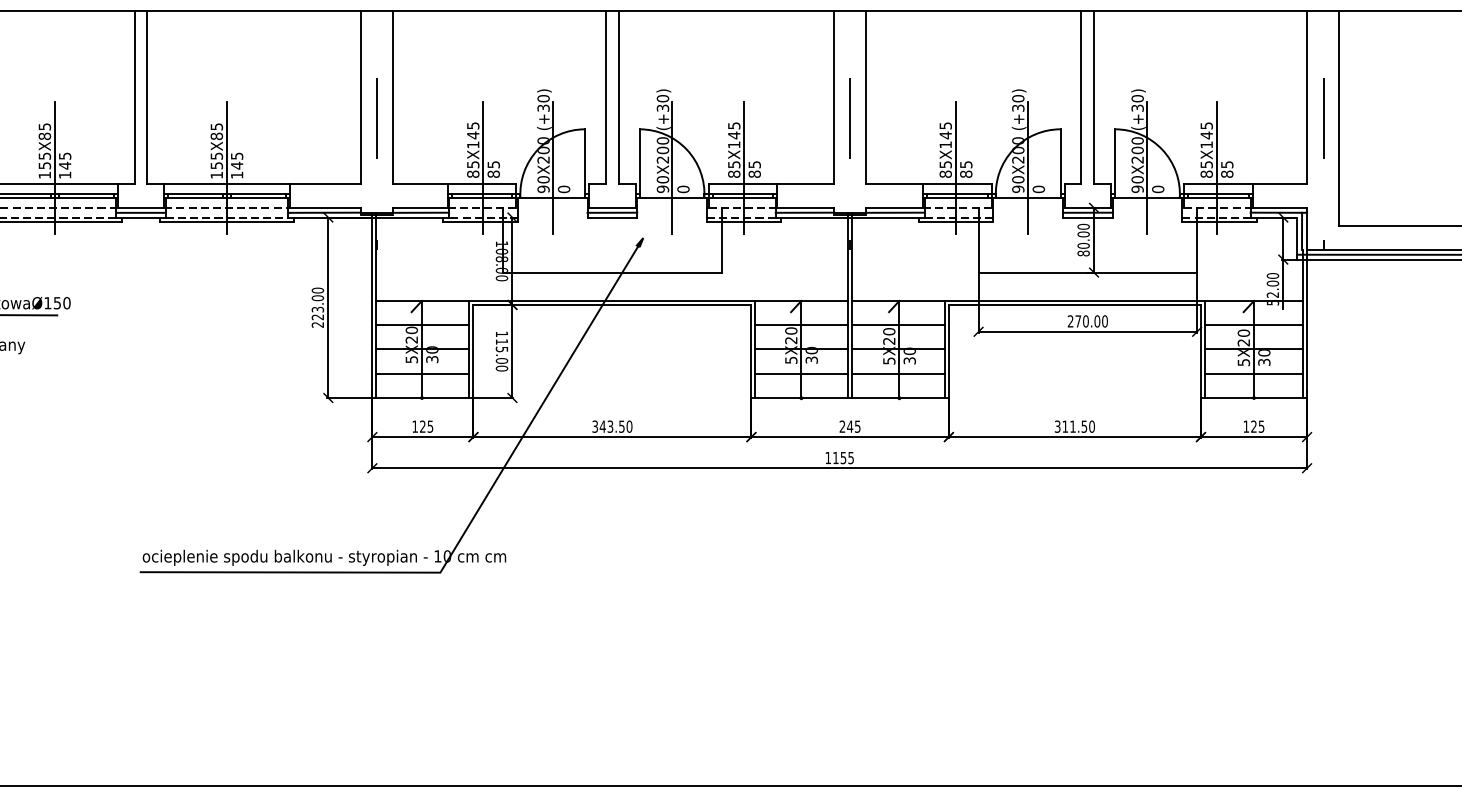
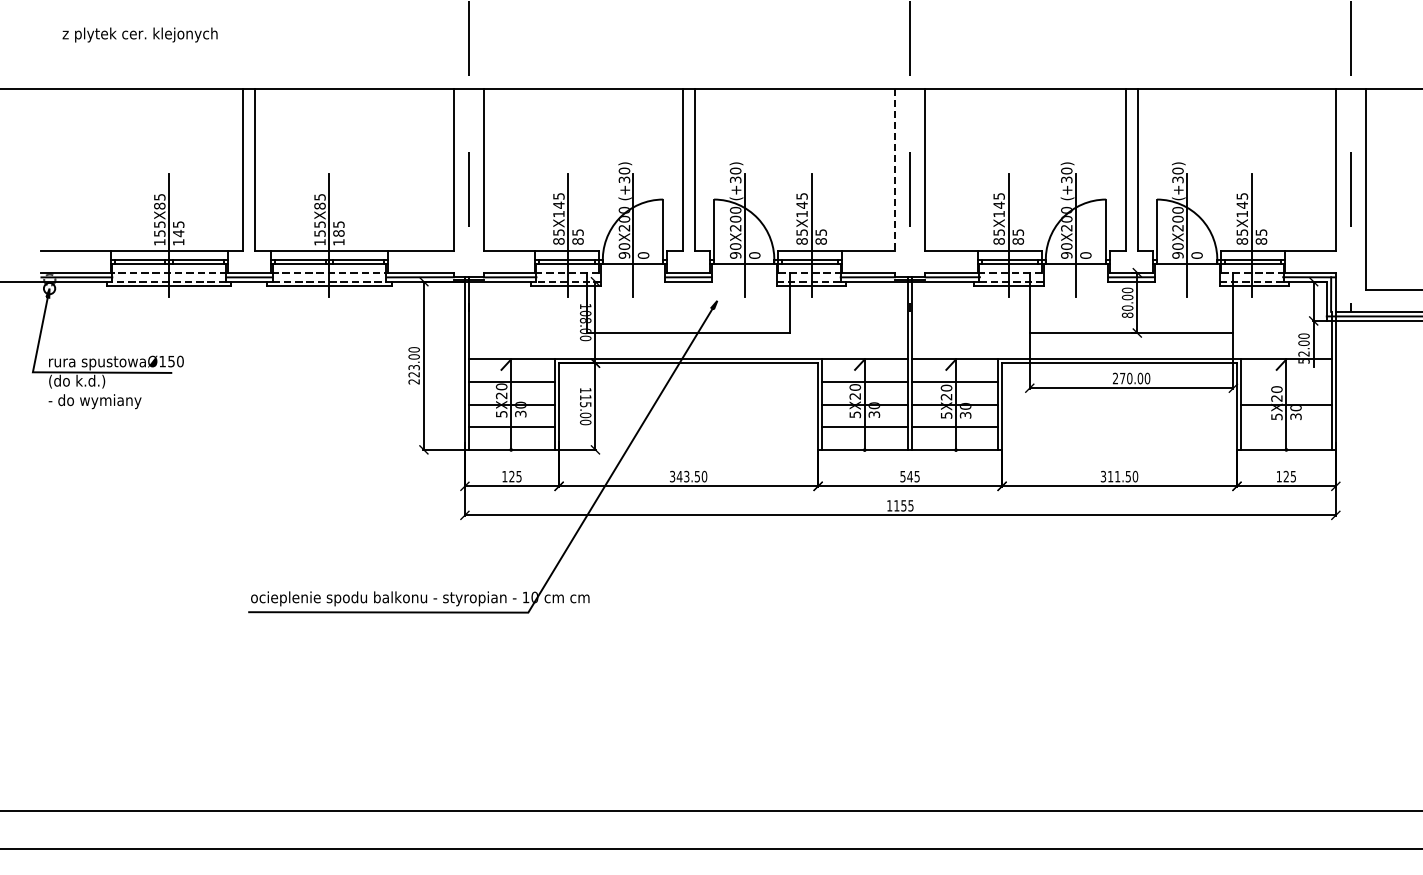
line: (834, 97) -> (895, 169), solid -> dashed
text: (236, 165) -> (338, 233), 145 -> 185
line: (1254, 325) -> (1286, 382), removed
line: (1254, 373) -> (1286, 427), removed
text: (842, 426) -> (902, 476), 245 -> 545

